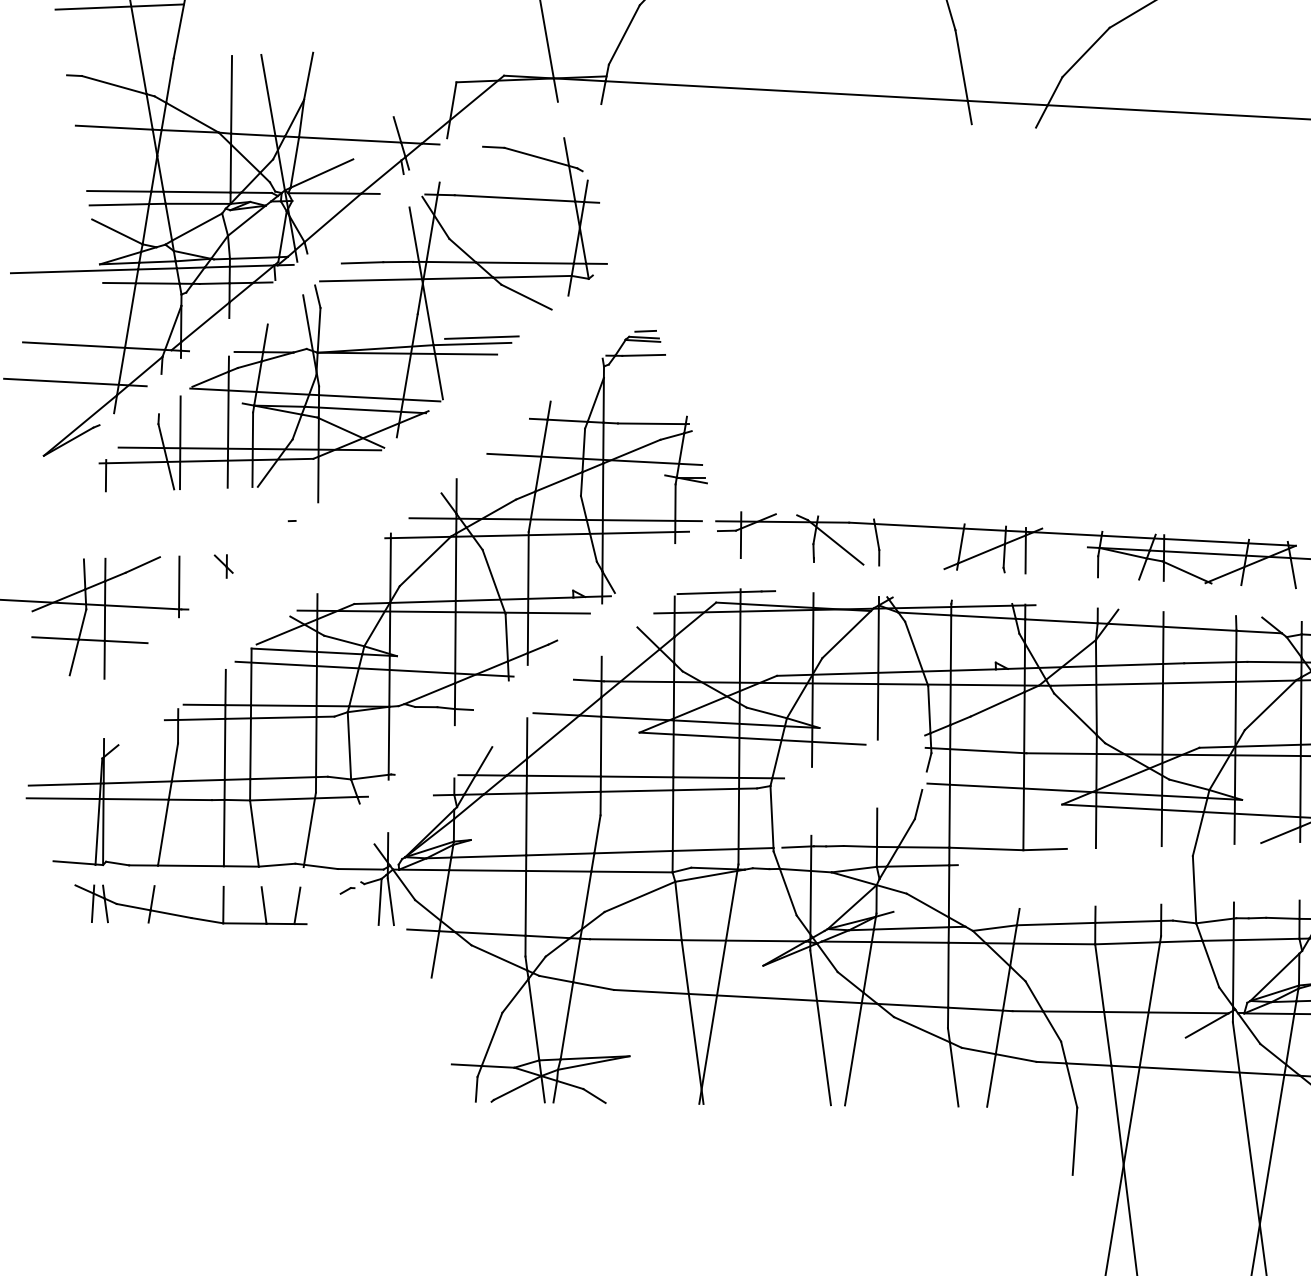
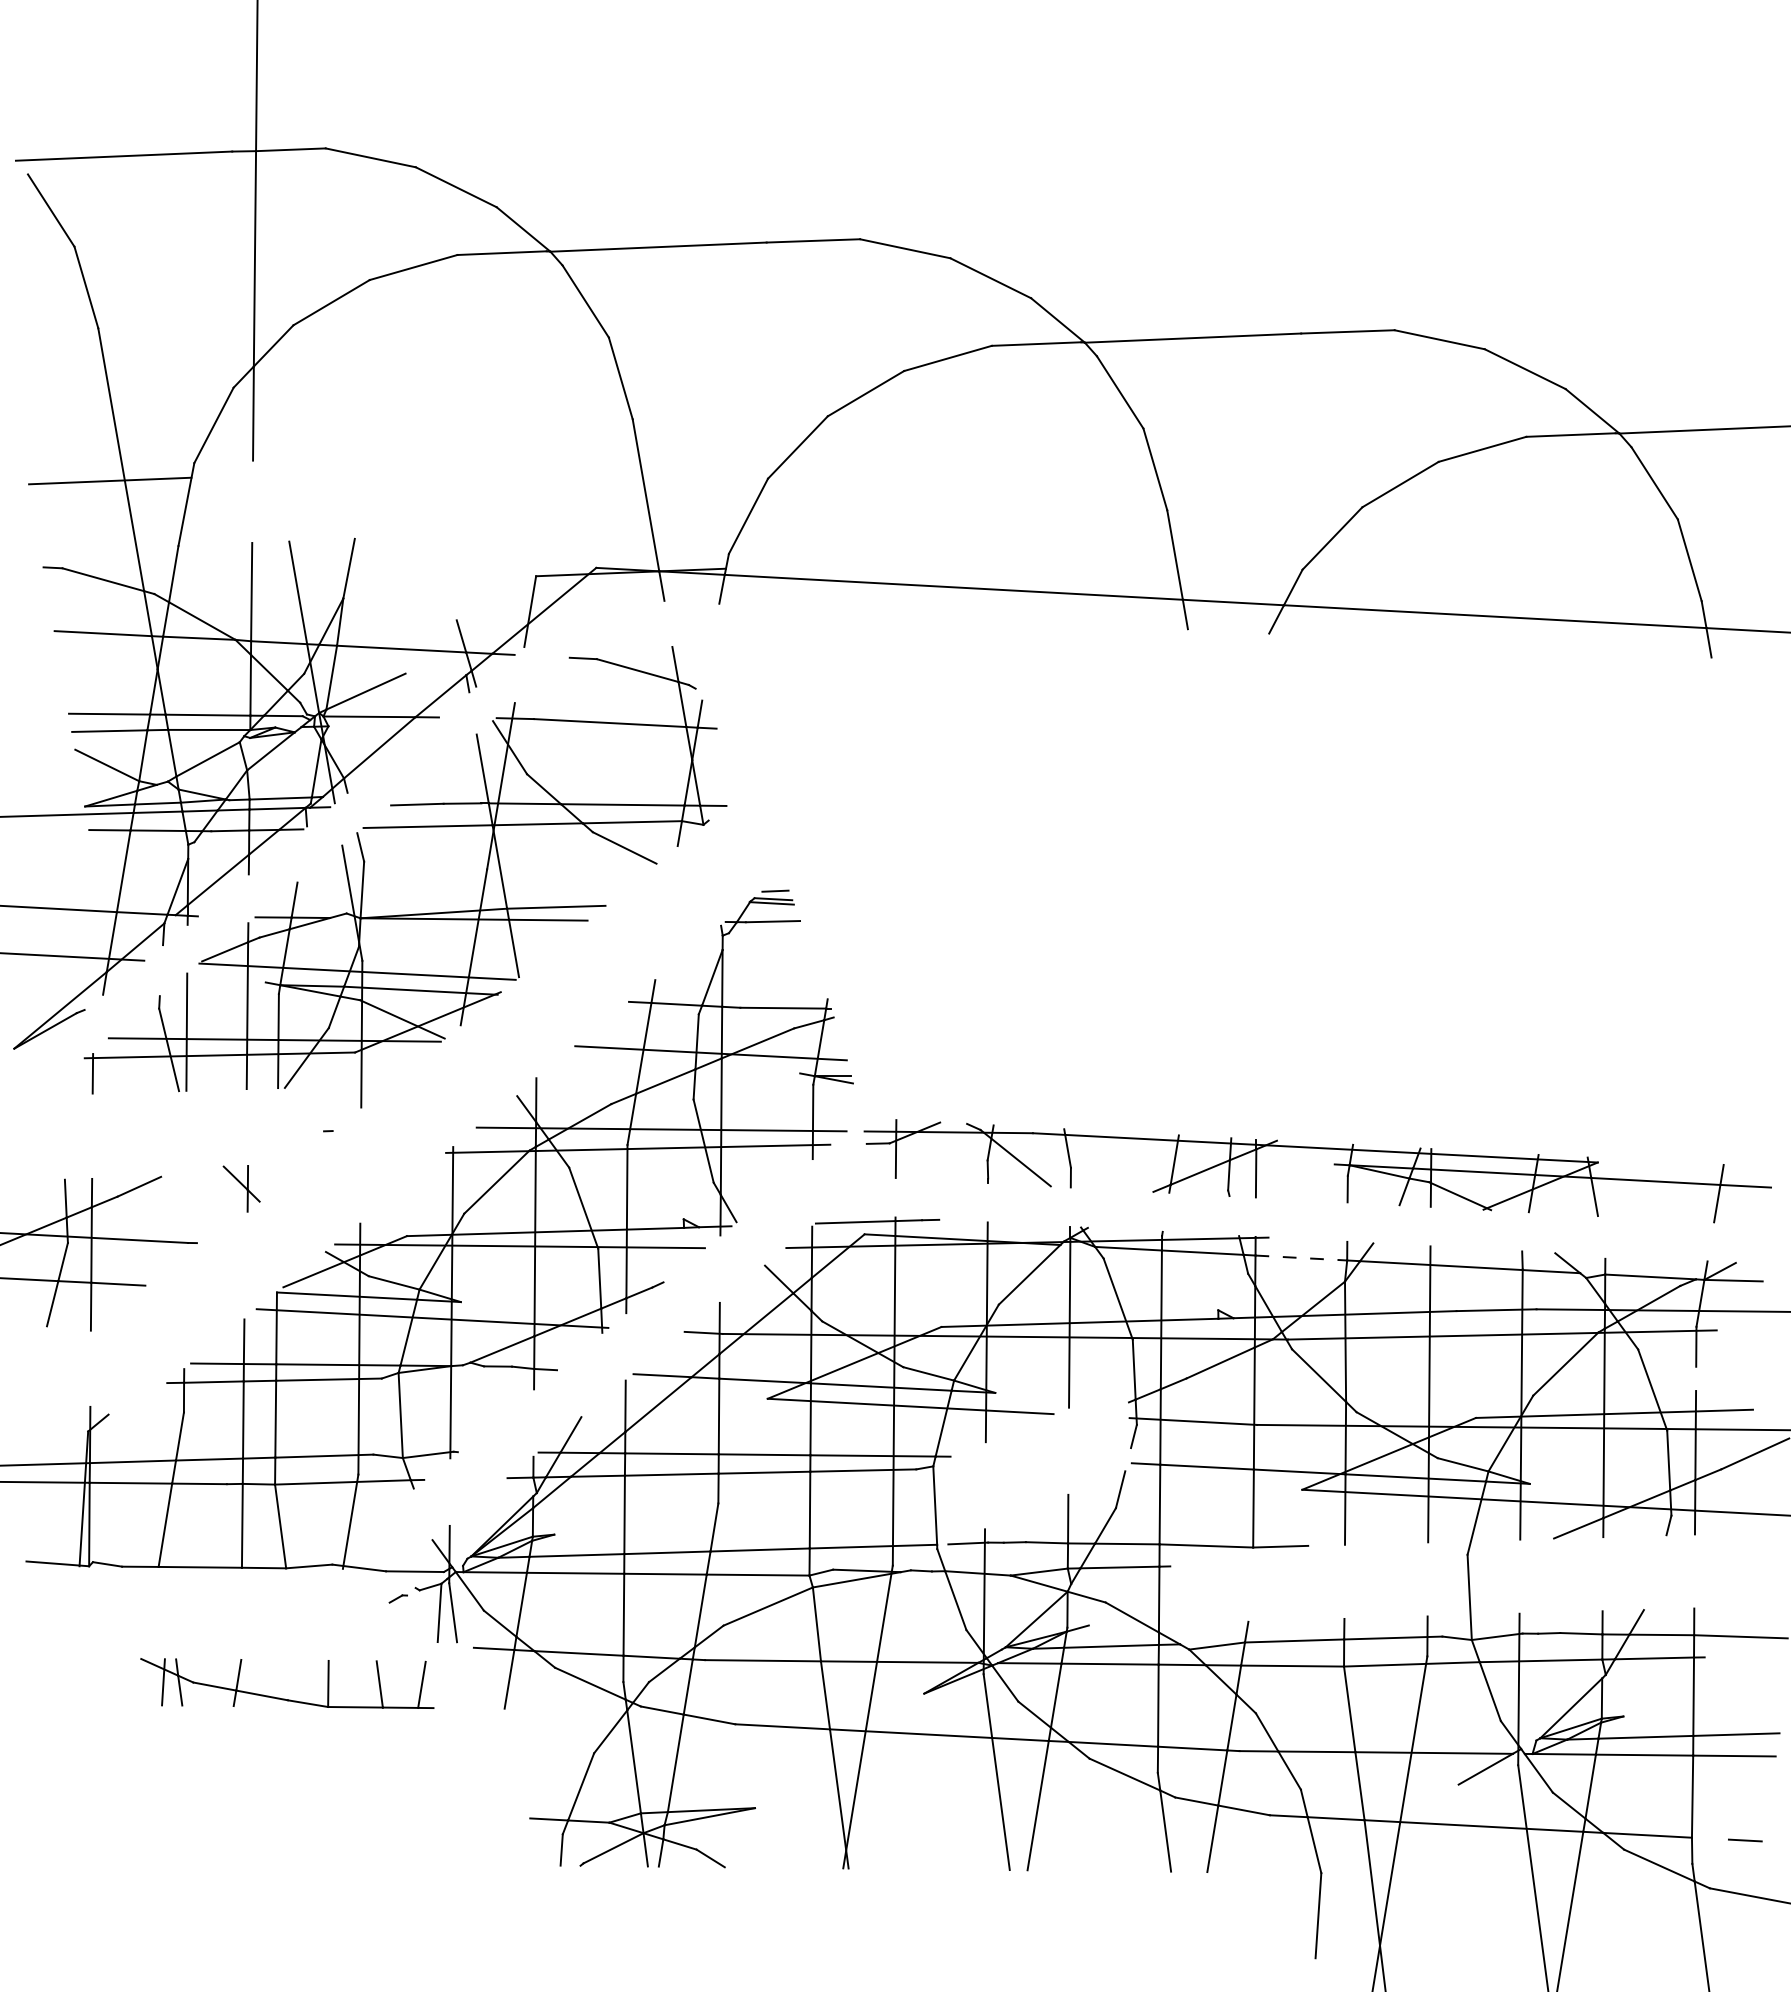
line: (481, 337) -> (567, 898), removed
part: (223, 566) -> (241, 1188), size x1.6
line: (179, 586) -> (185, 1214), removed
line: (1061, 621) -> (1301, 1258), solid -> dashed
part: (189, 916) -> (285, 1698), moved

